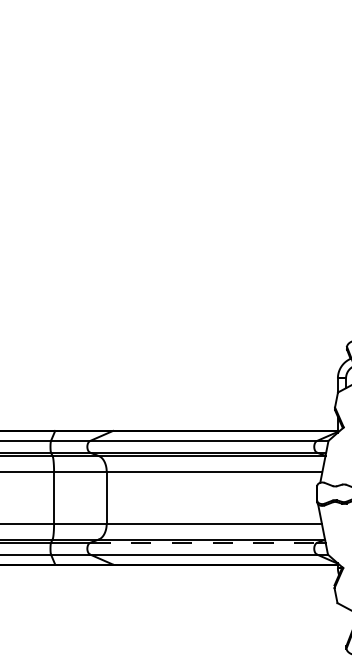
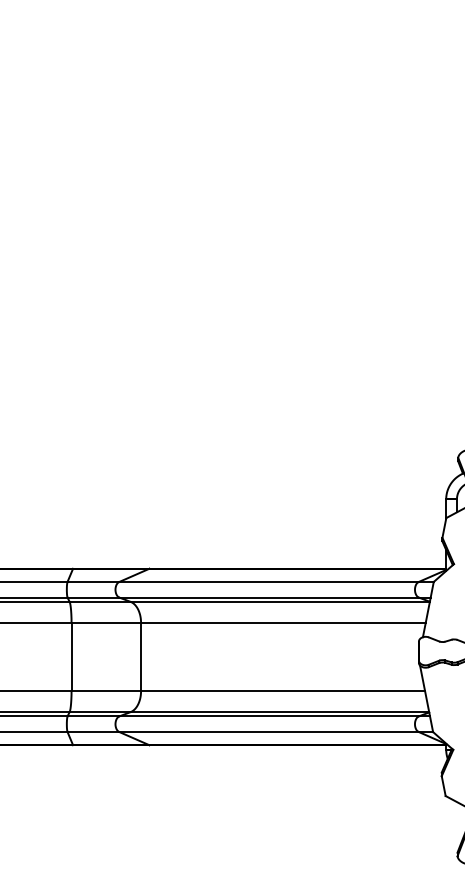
line: (204, 542) -> (269, 716), dashed -> solid

